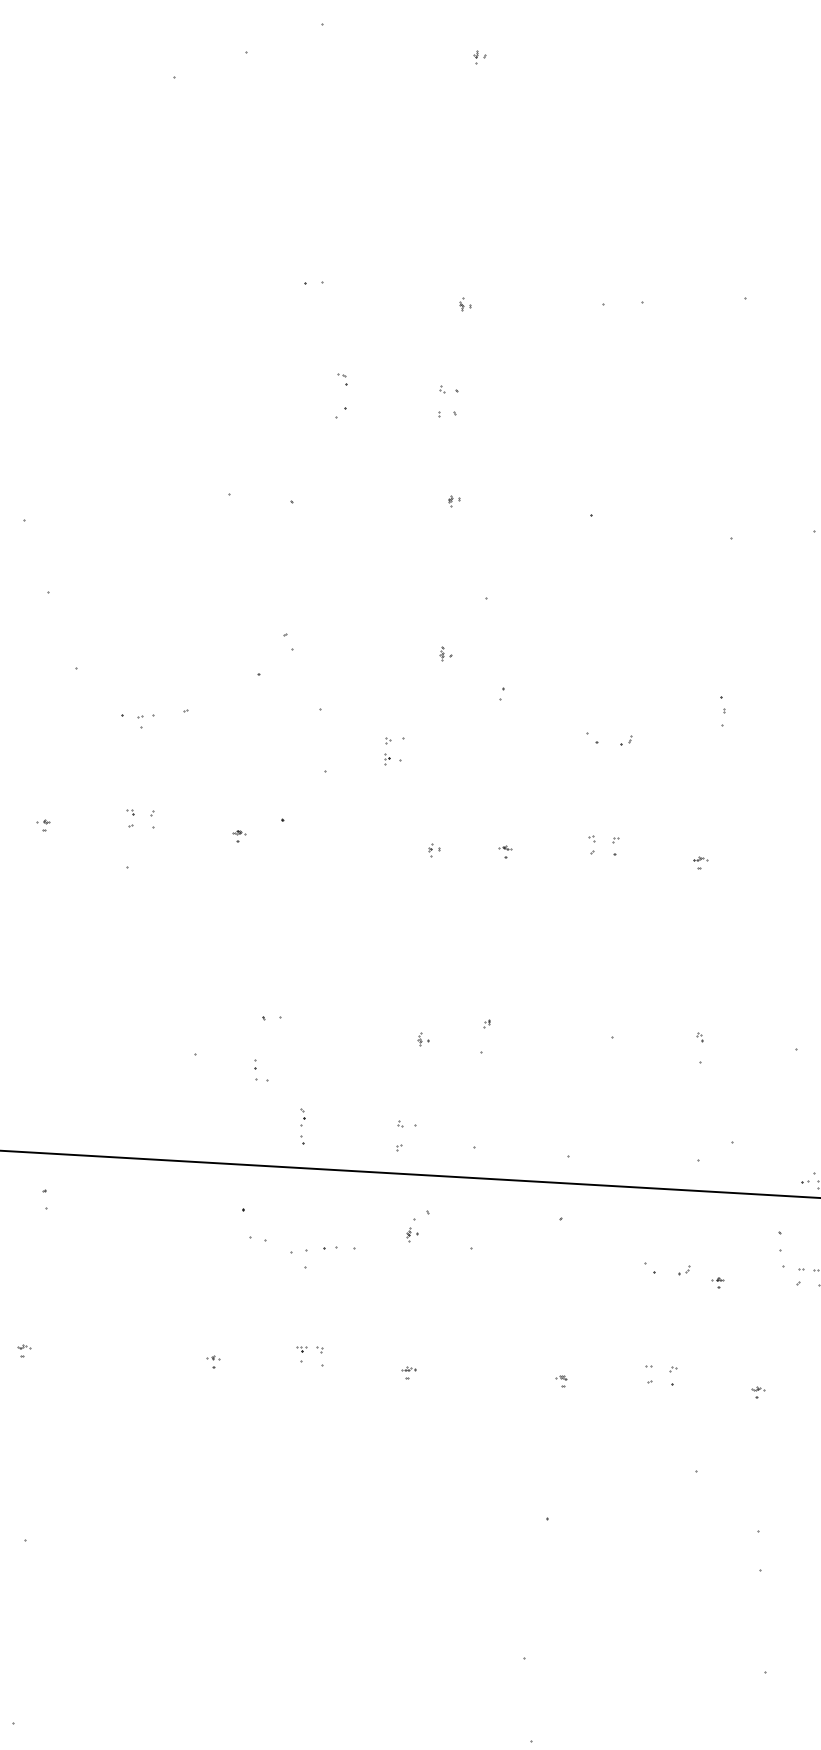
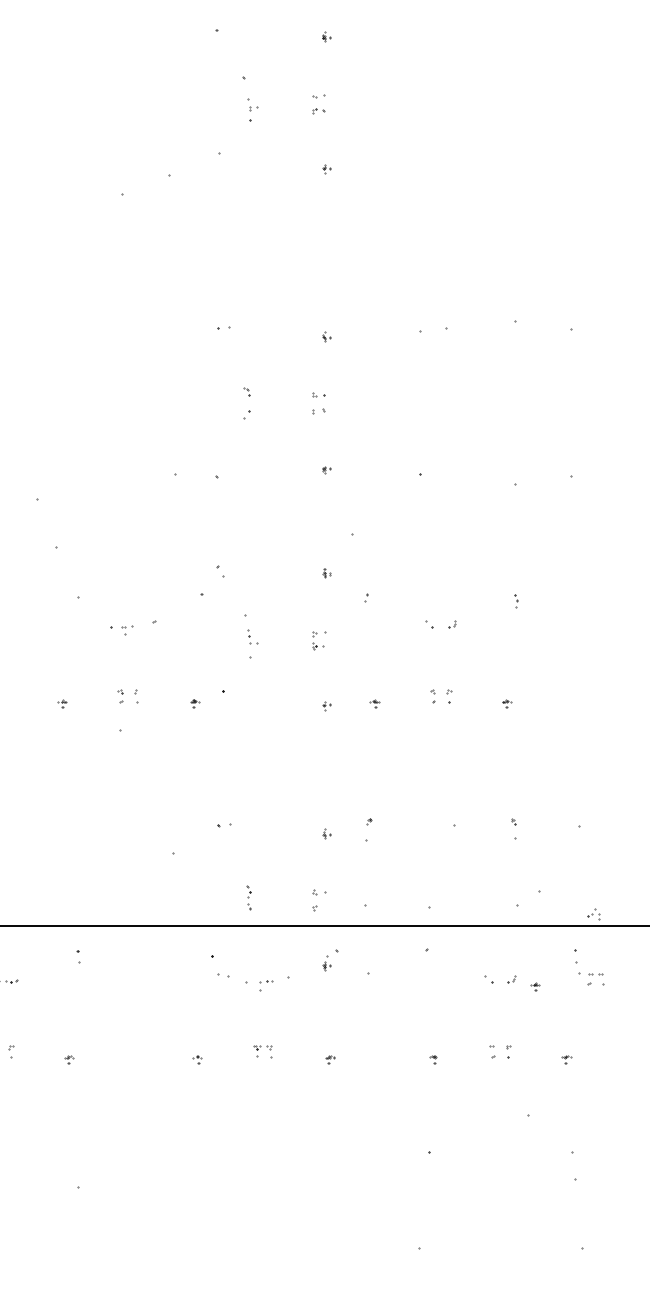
part: (723, 712) -> (516, 601), size x0.62
part: (394, 750) -> (319, 640), moved
part: (260, 1069) -> (252, 636), moved
part: (321, 1258) -> (266, 985), size x0.62

